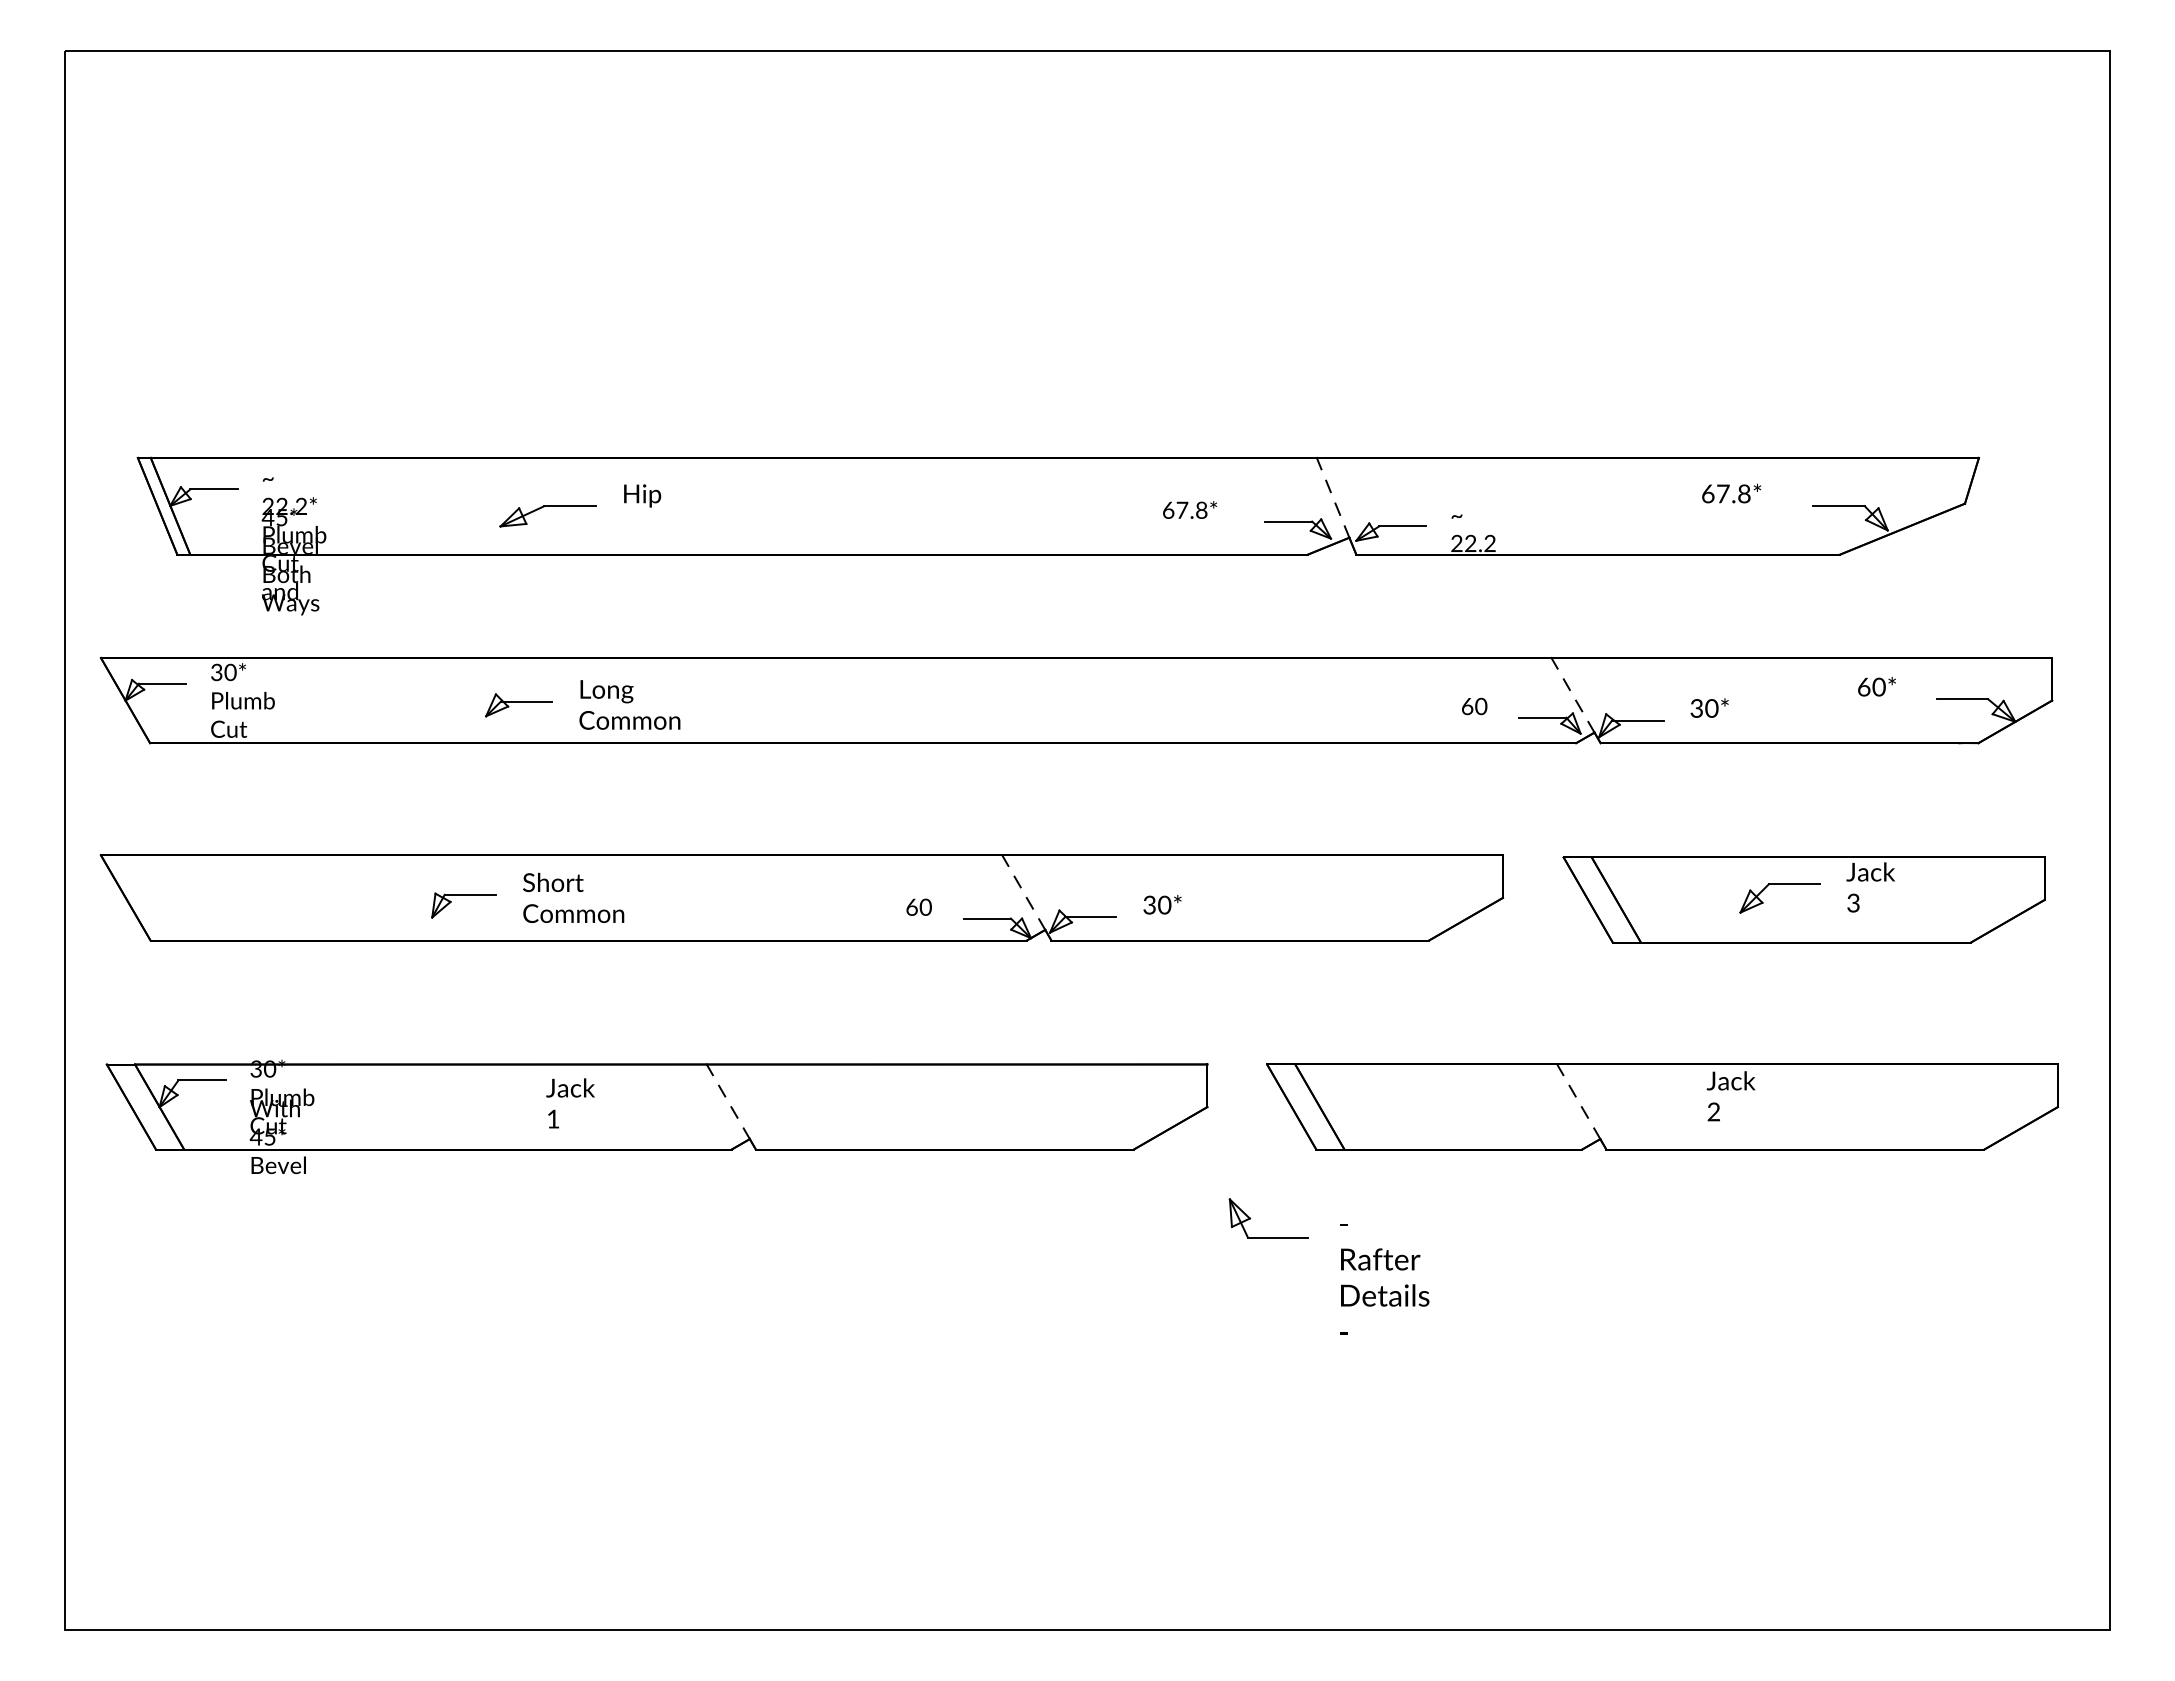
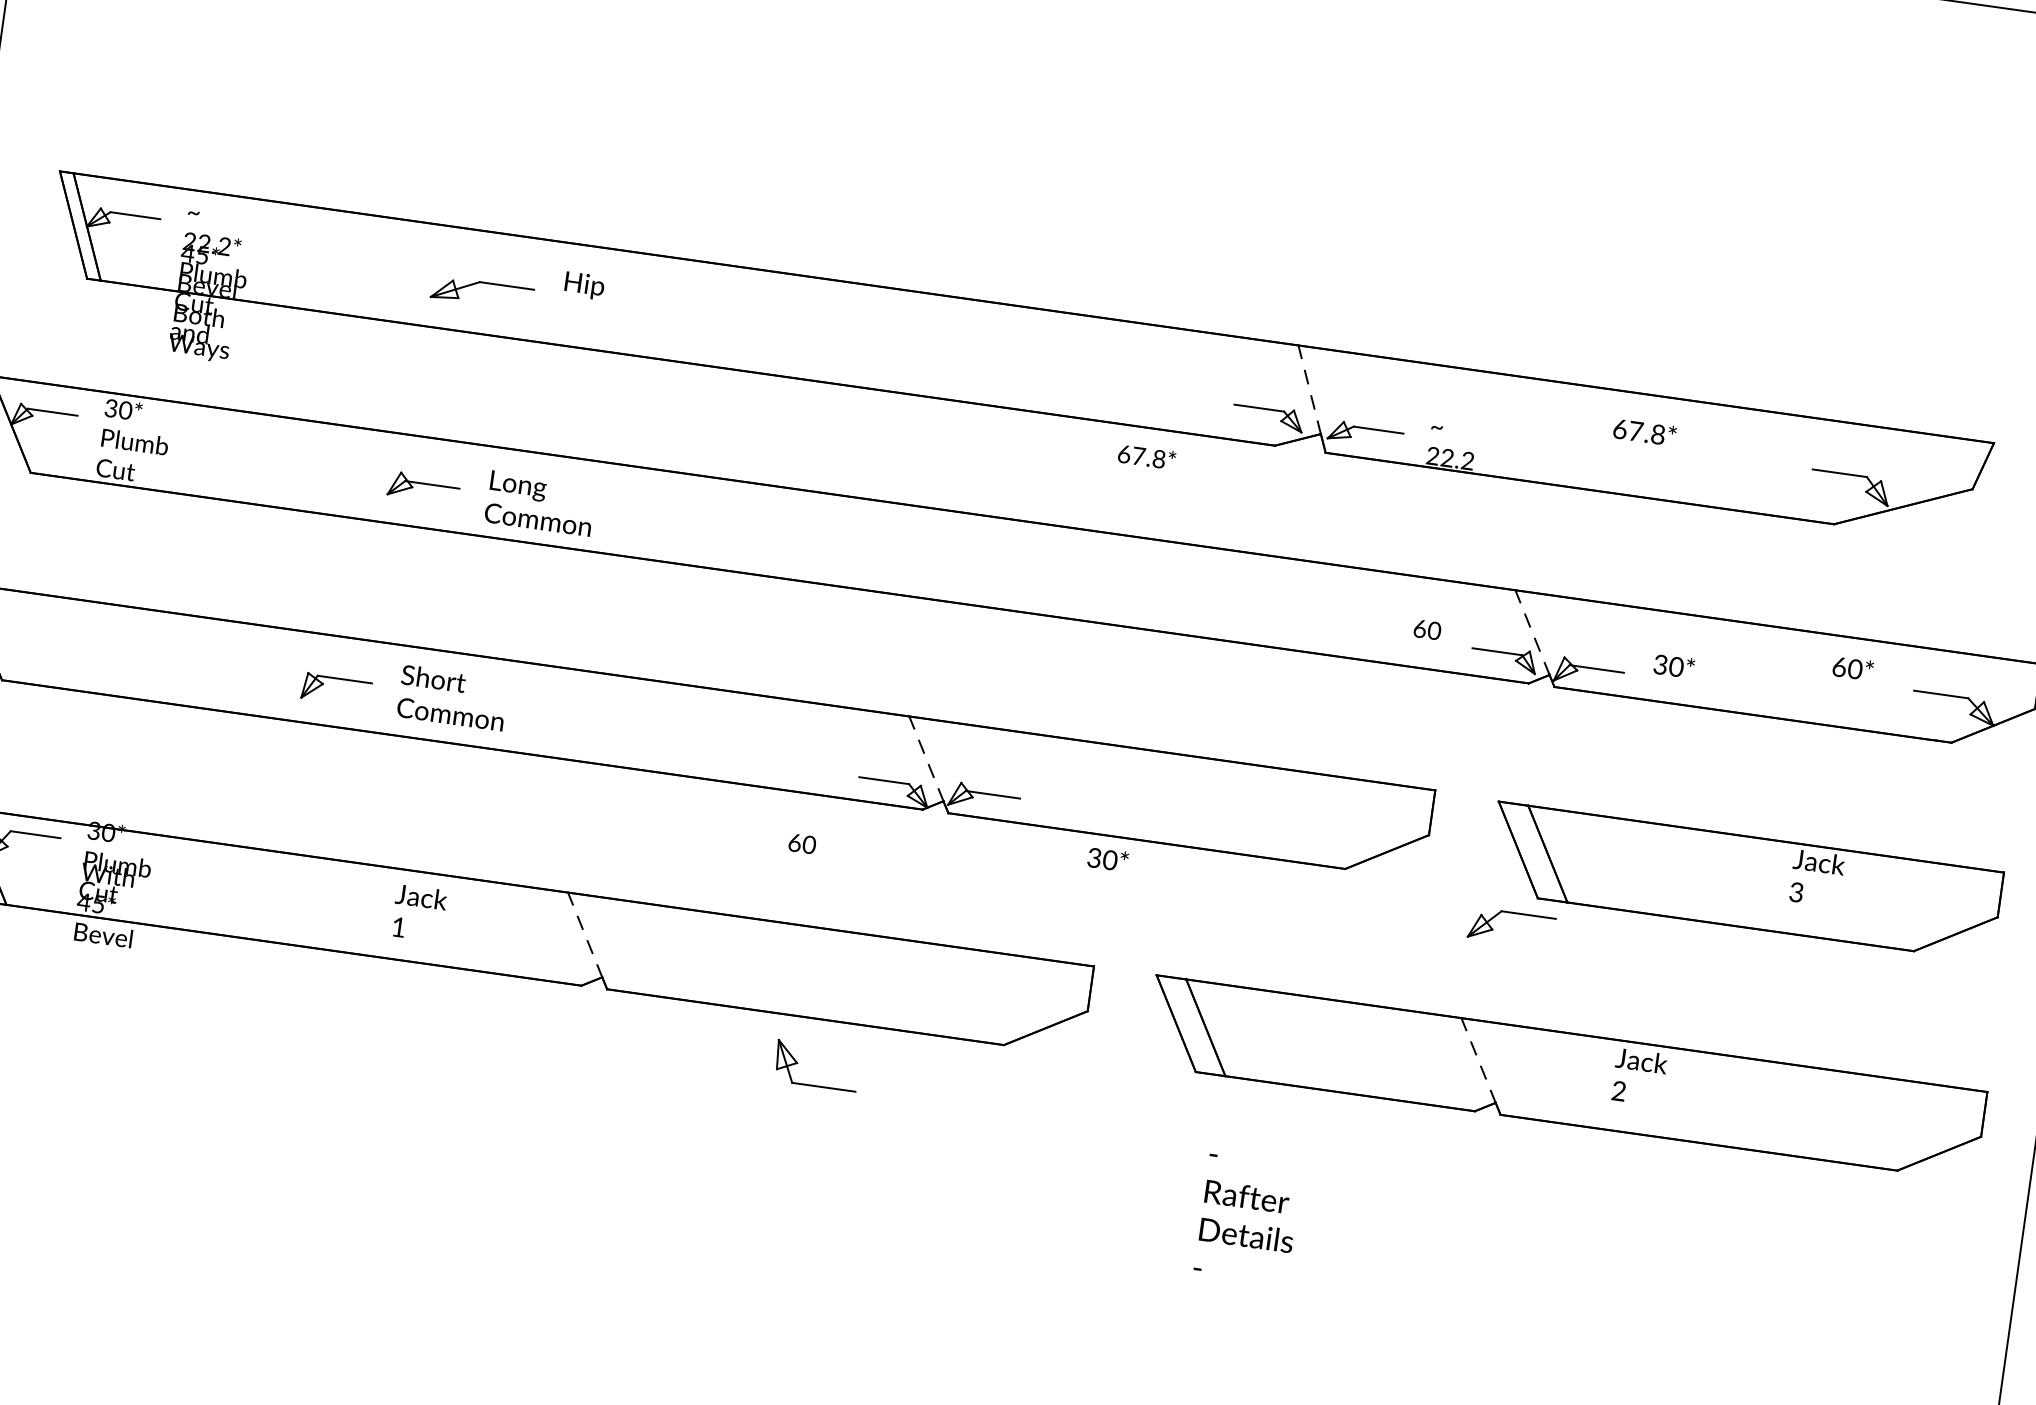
text: (1731, 493) -> (1644, 432), moved
text: (1190, 509) -> (1147, 456), moved
part: (1779, 884) -> (1512, 912), moved
text: (1162, 904) -> (1108, 859), moved
text: (918, 906) -> (801, 842), moved
part: (1250, 1218) -> (797, 1063), moved

